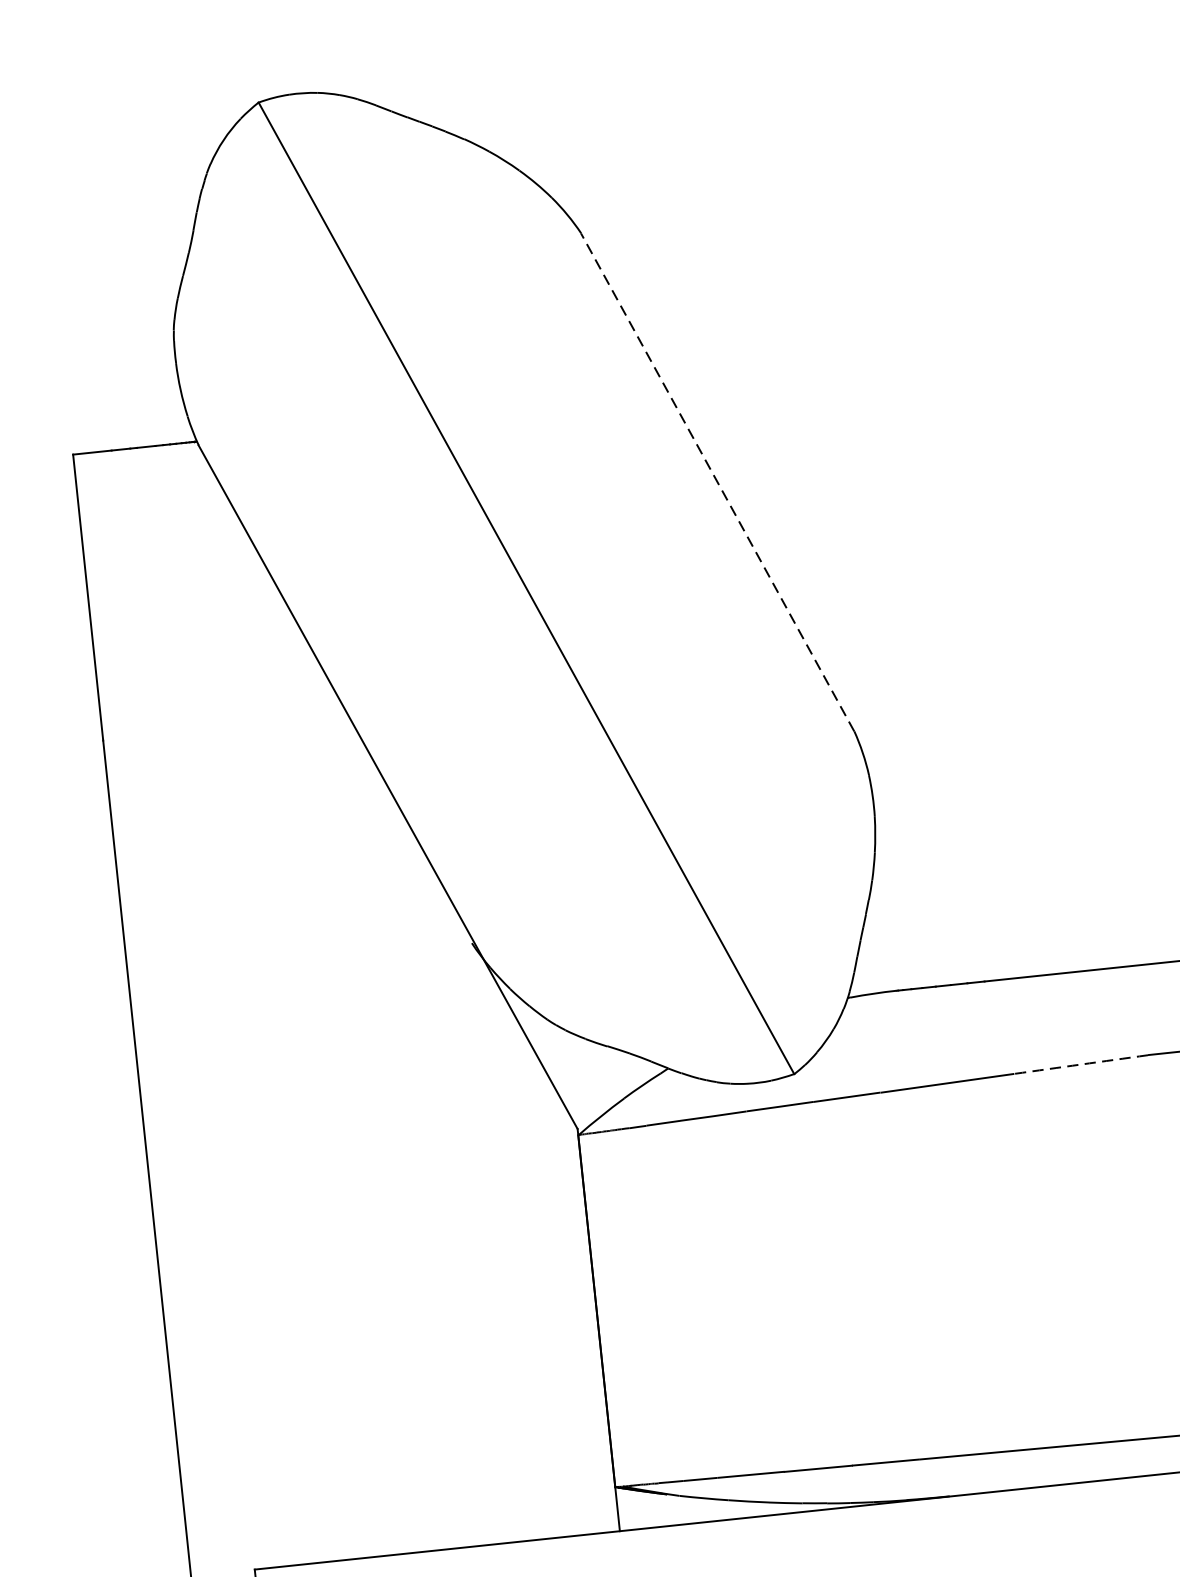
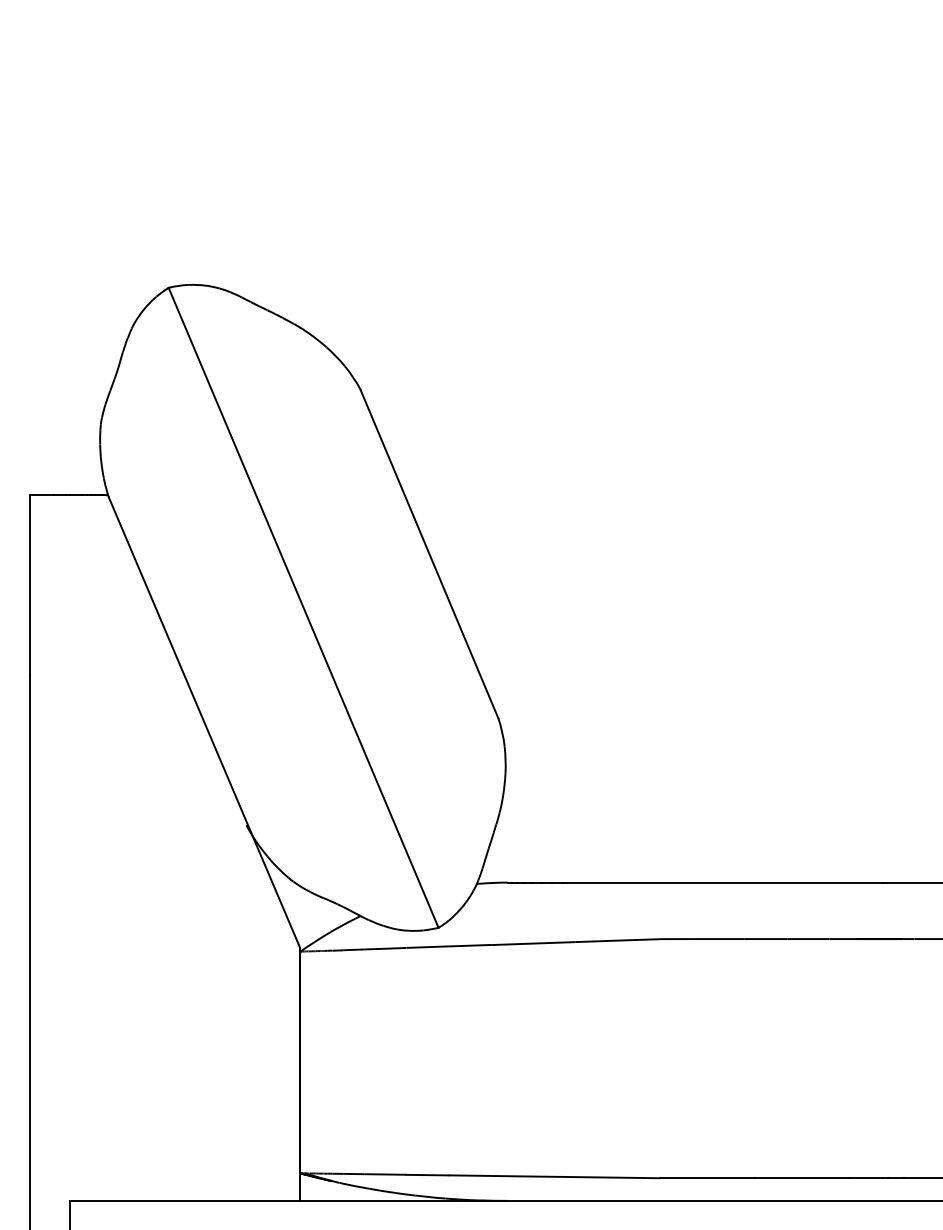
line: (717, 482) -> (429, 554), dashed -> solid
arc: (1080, 1064) -> (617, 940), dashed -> solid

